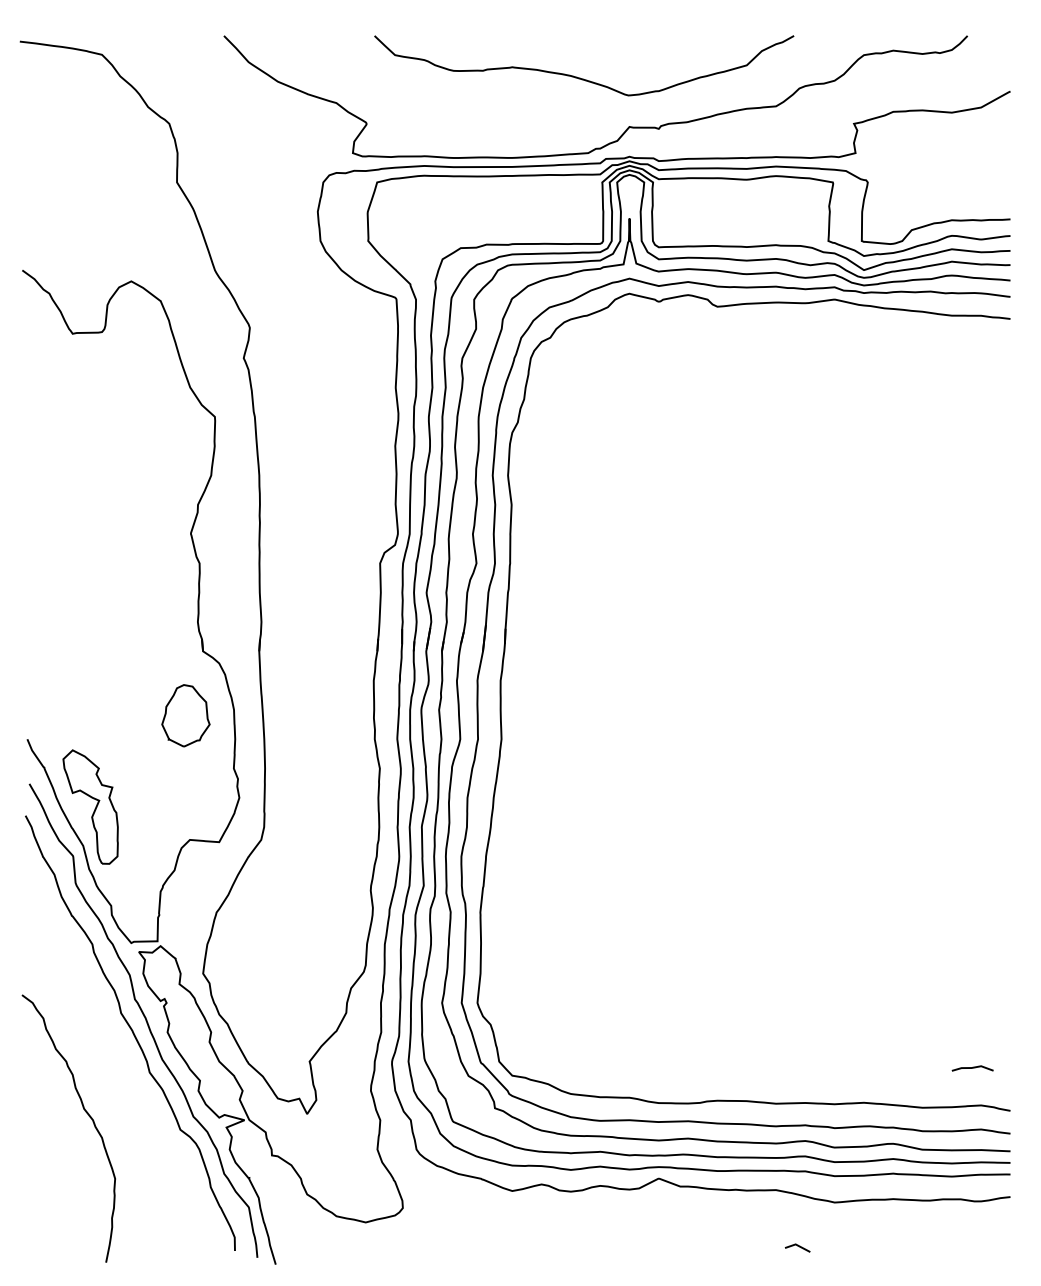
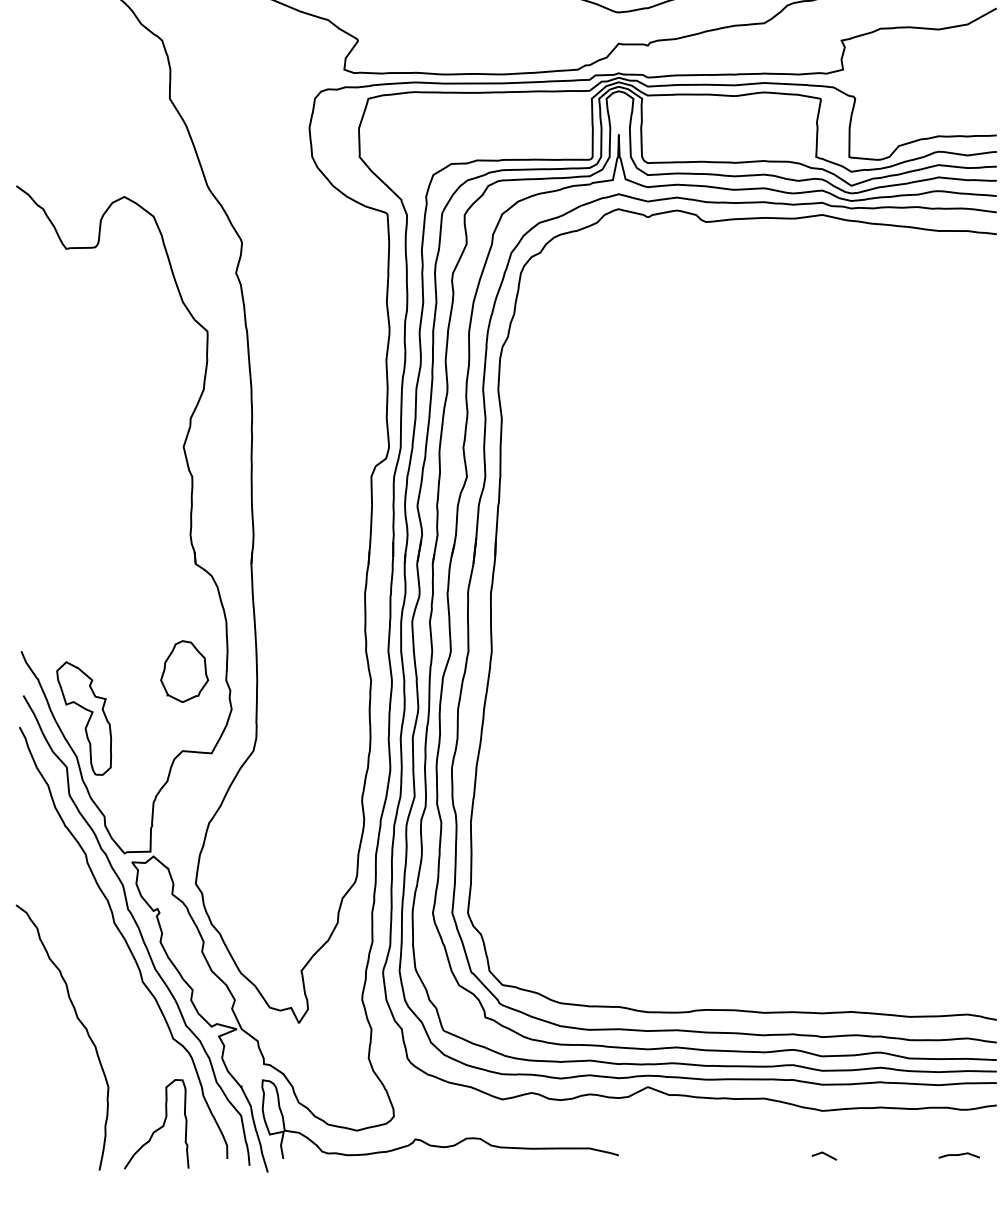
part: (185, 715) -> (184, 671), moved
line: (972, 1068) -> (959, 1155), moved
curve: (167, 1218) -> (160, 1126), added
curve: (442, 1236) -> (433, 1144), added
line: (797, 1246) -> (824, 1154), moved

